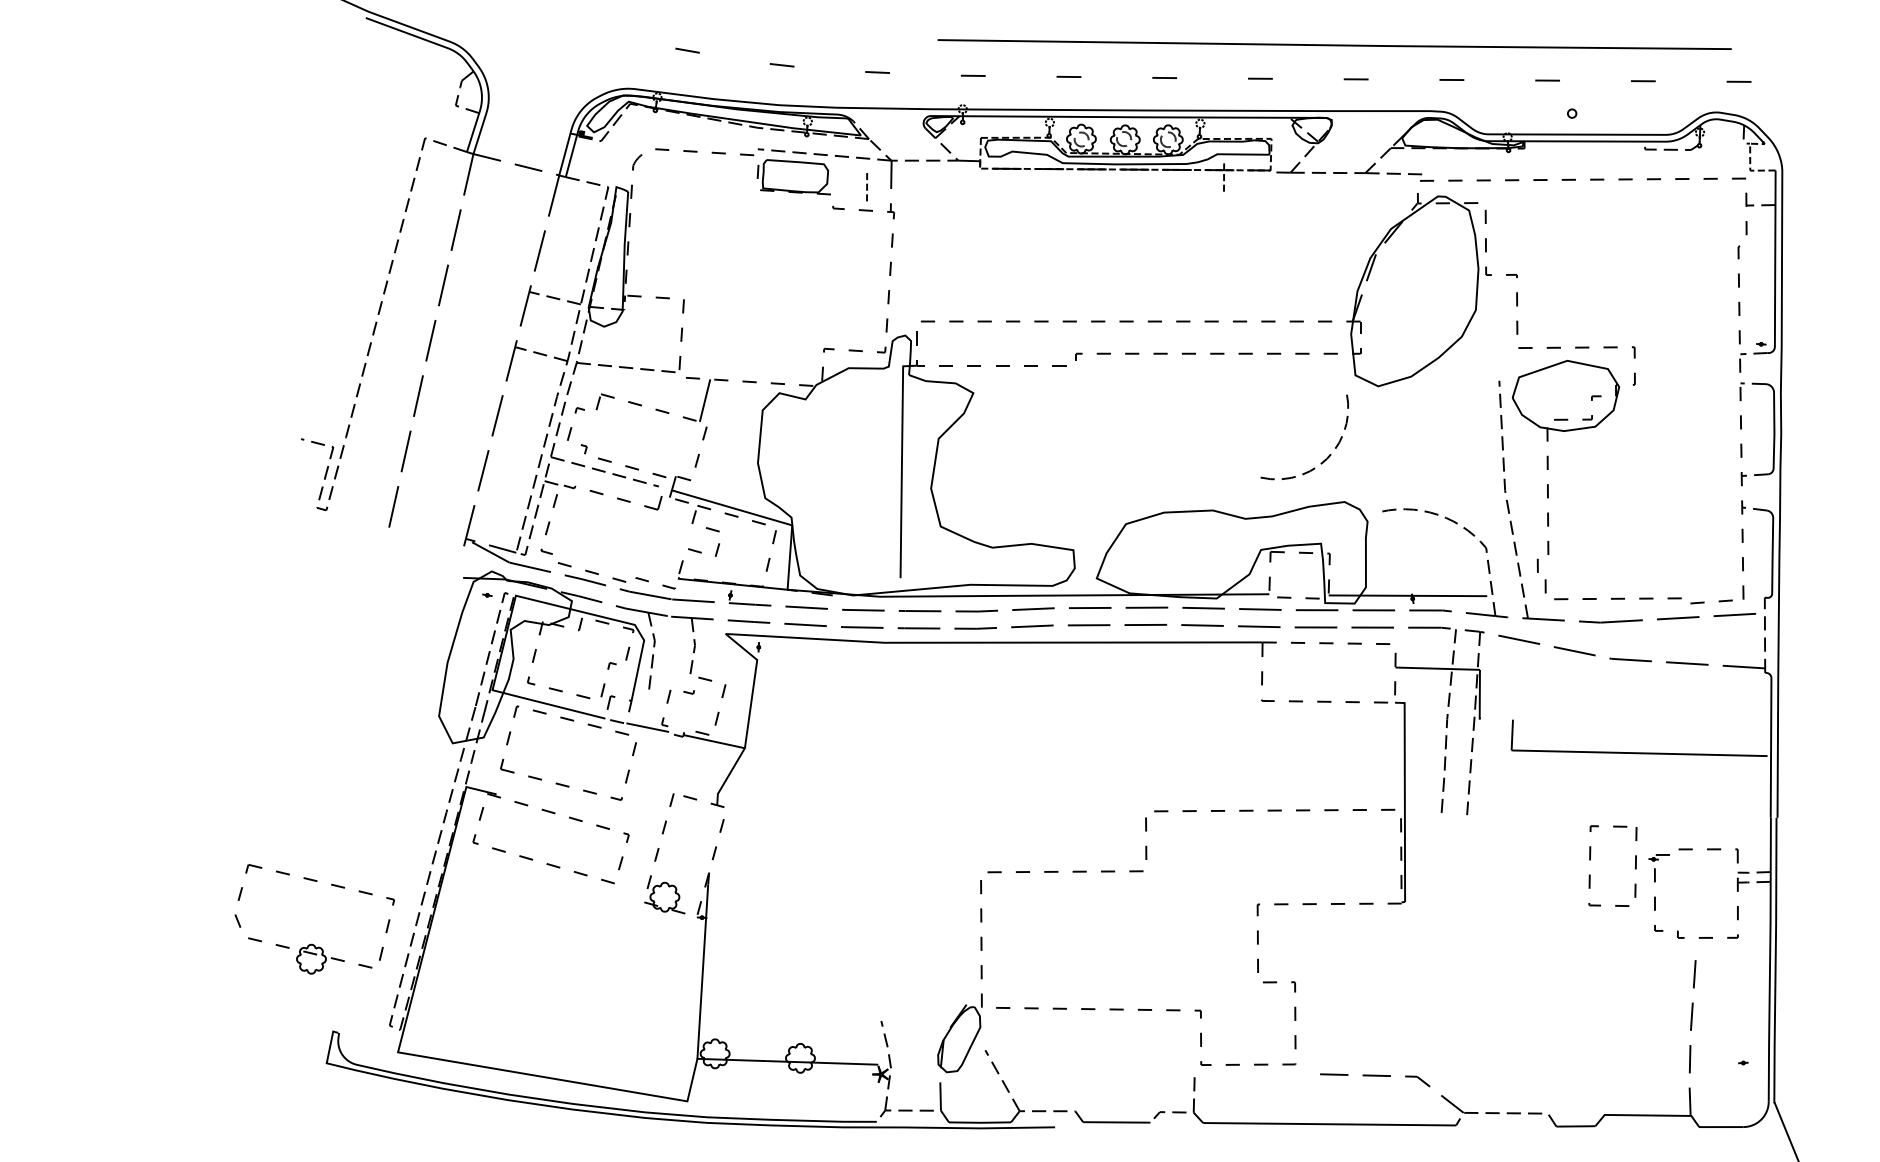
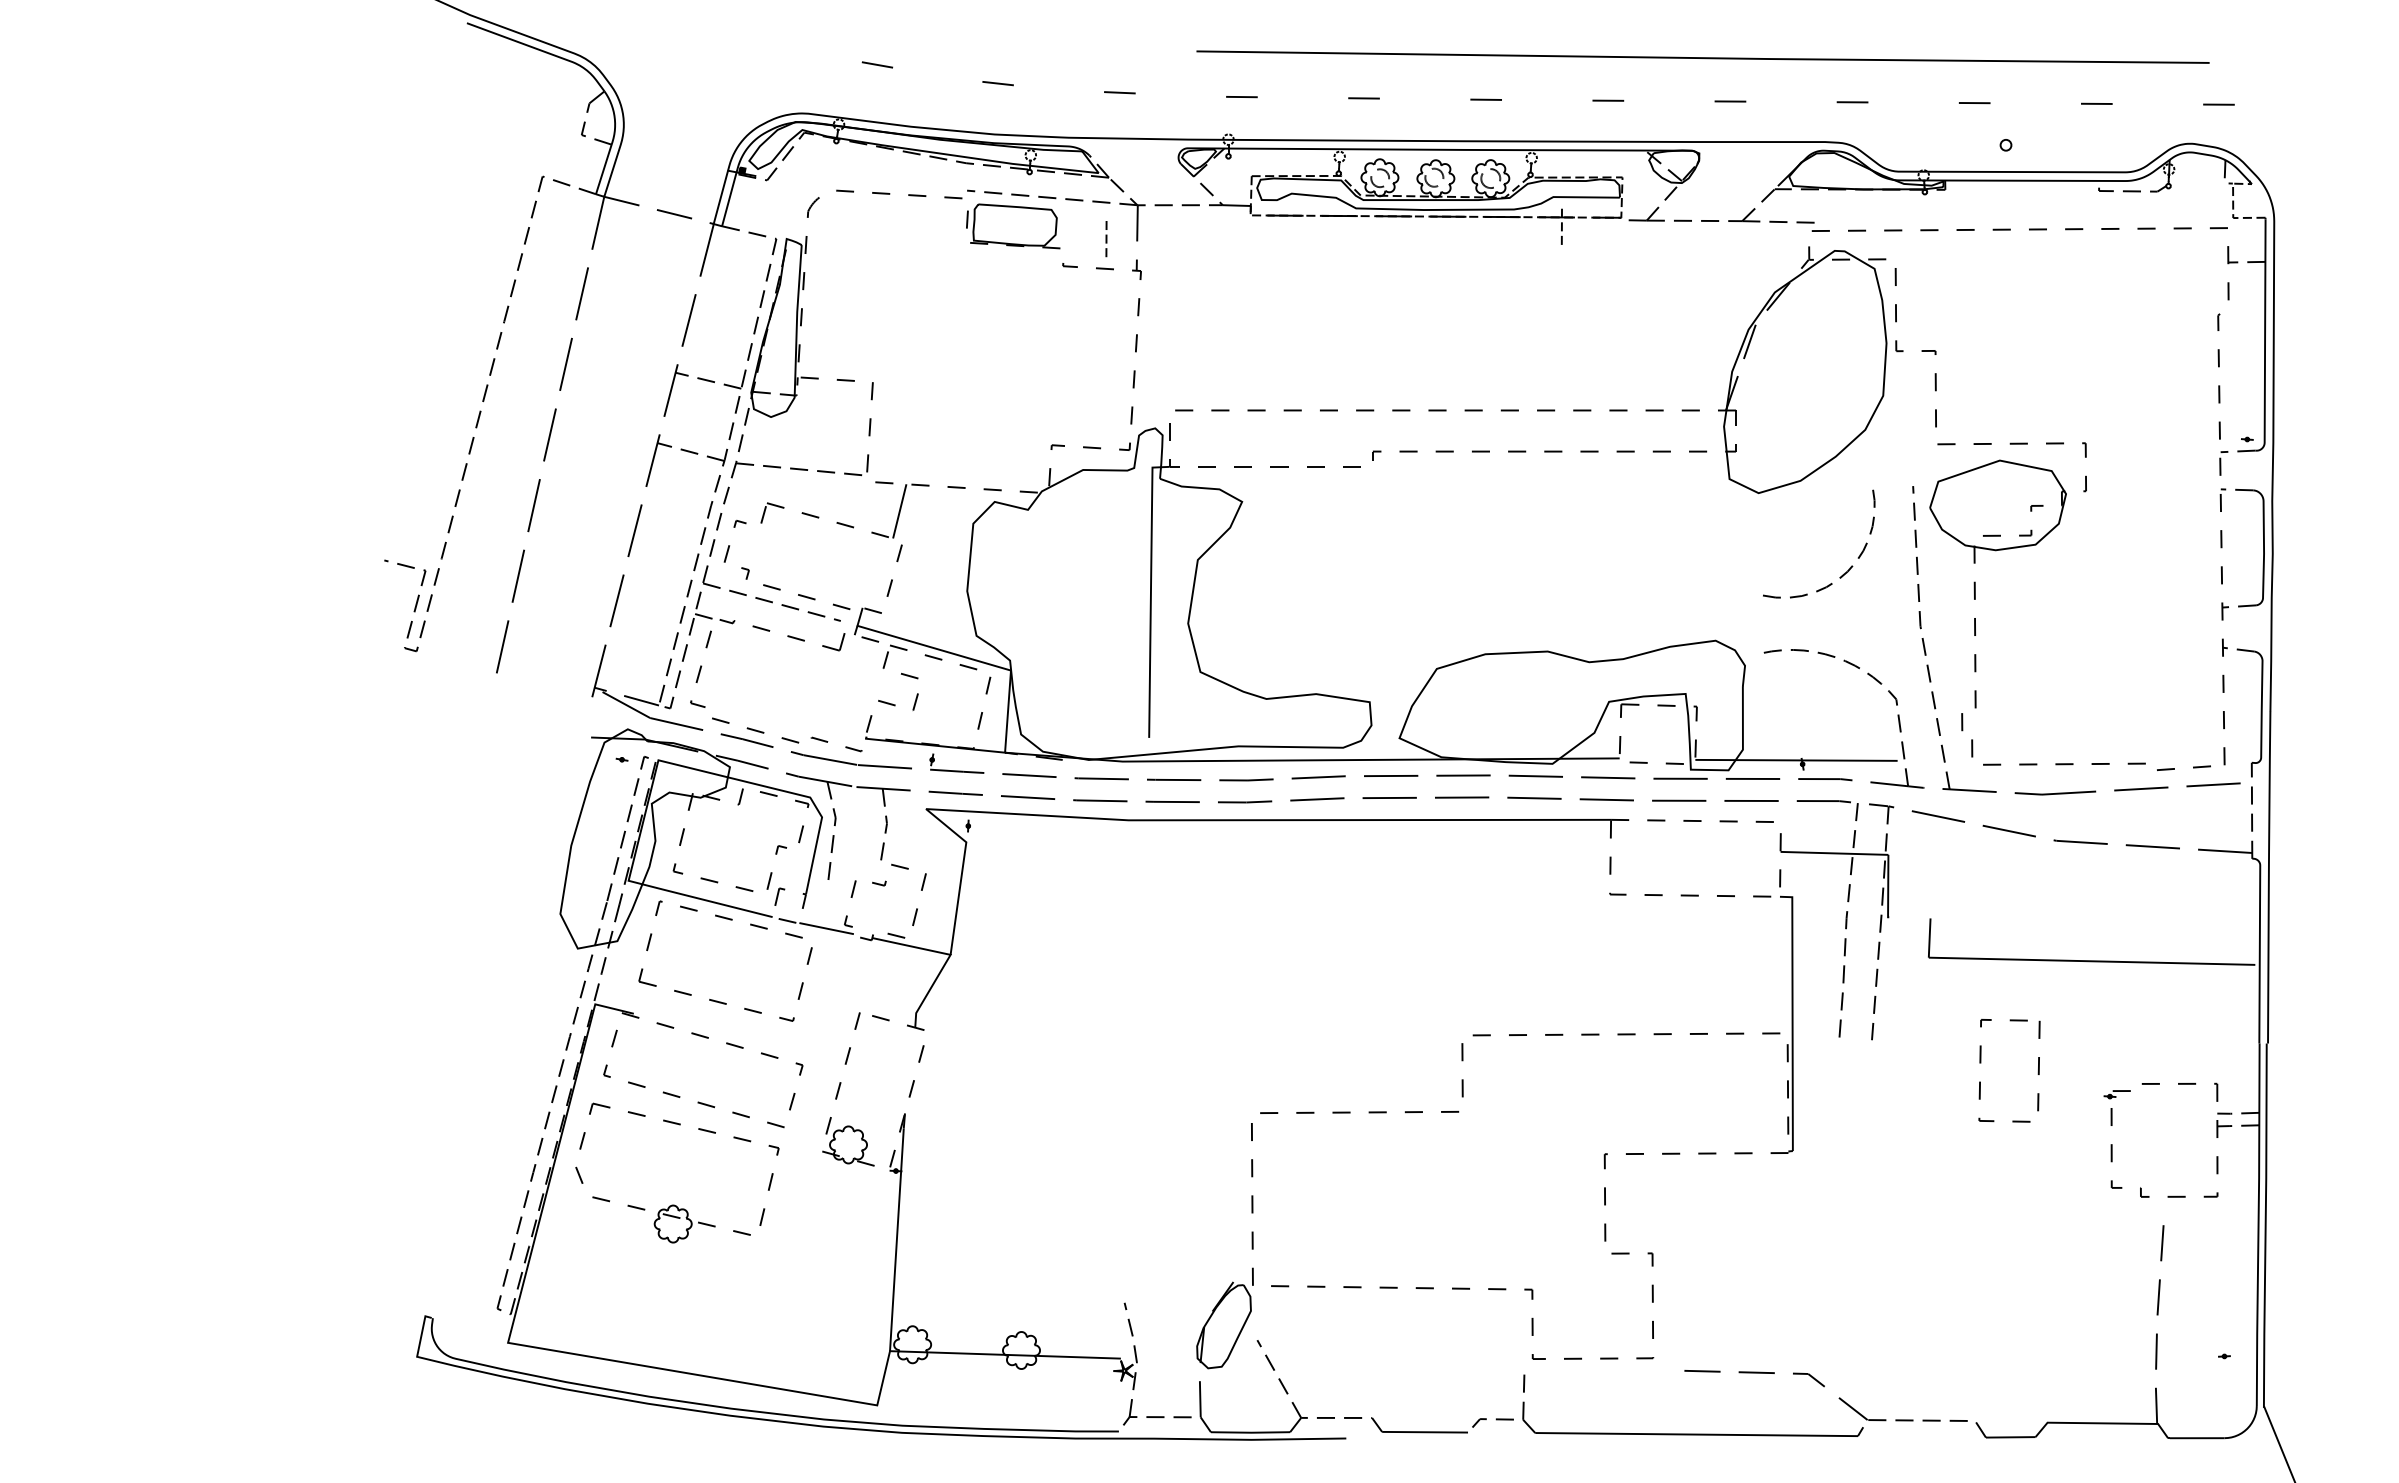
curve: (1325, 458) -> (1845, 571), moved
part: (1590, 860) -> (1980, 1063), moved
part: (312, 943) -> (674, 1203), moved

